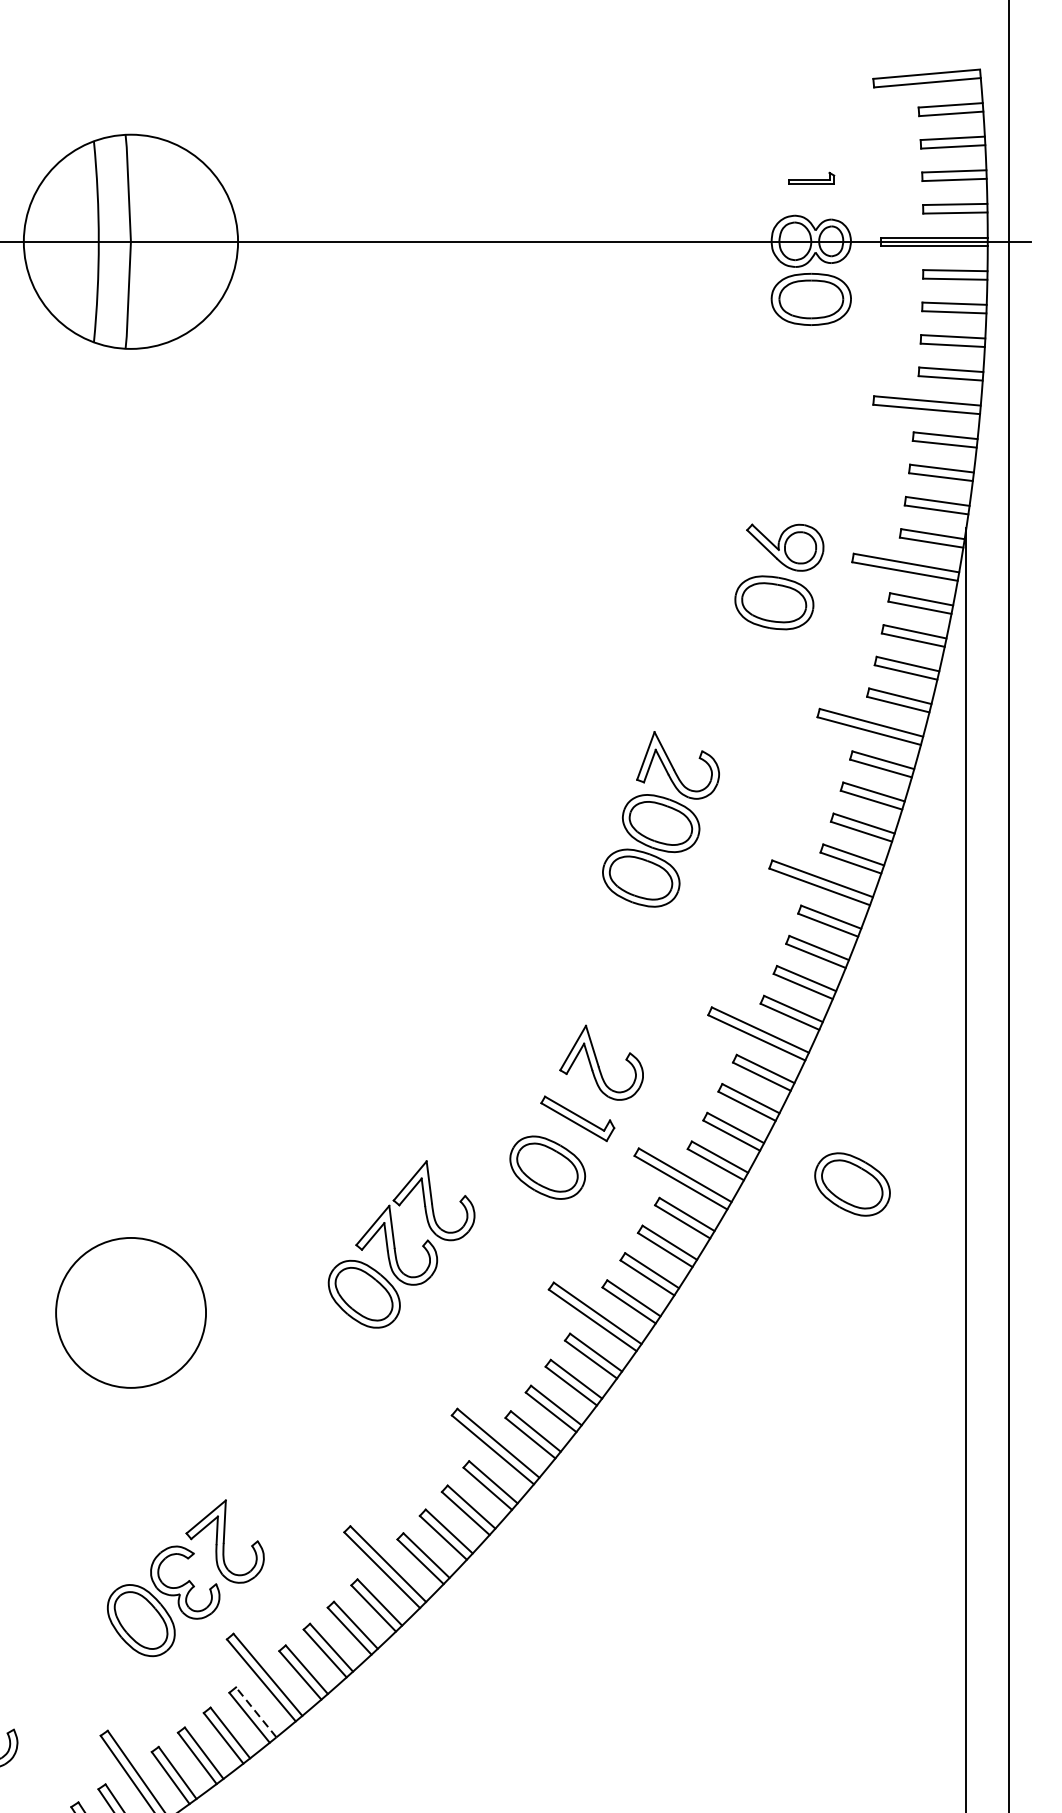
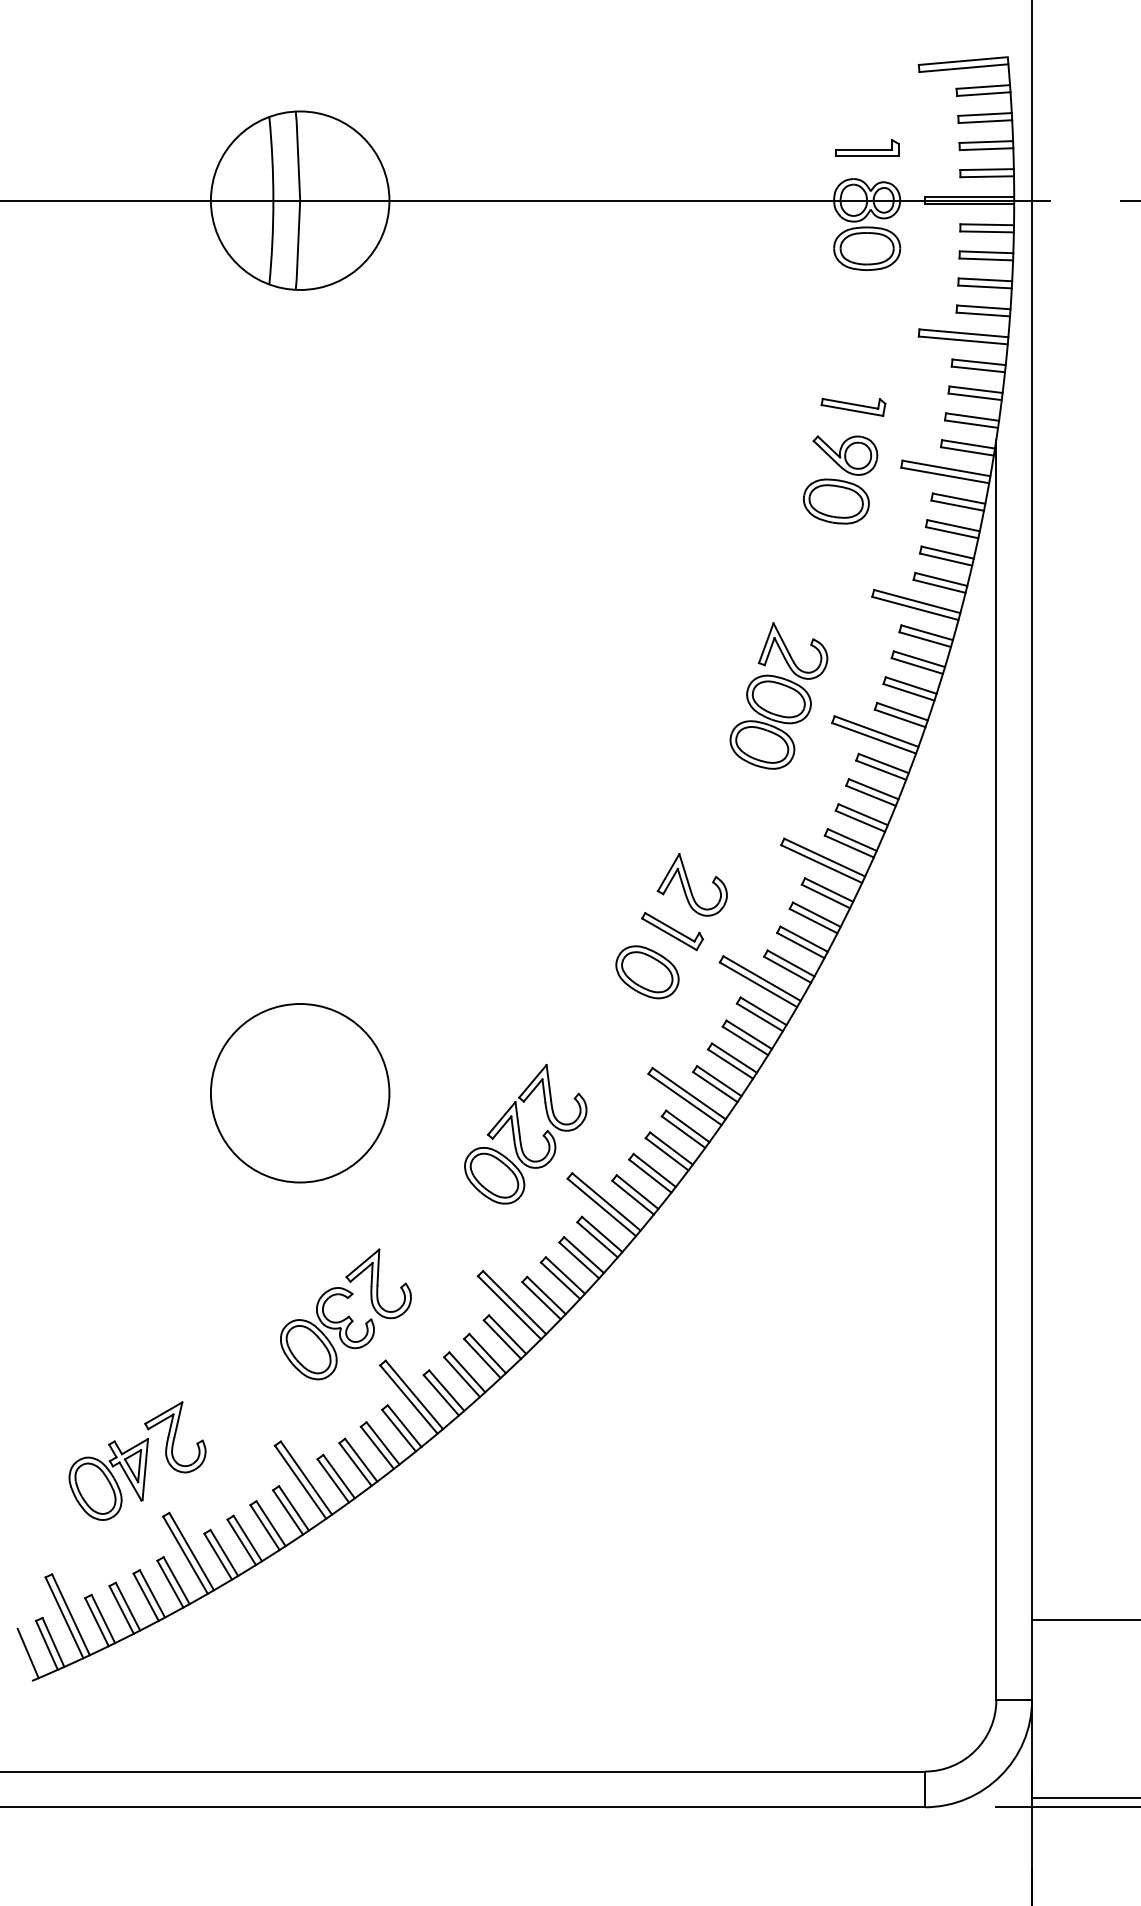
part: (811, 177) -> (867, 147), size x1.67
part: (794, 489) -> (853, 407), added
part: (660, 818) -> (778, 695), moved
part: (852, 1184) -> (901, 986), removed
part: (401, 1244) -> (525, 1134), moved
circle: (131, 1313) -> (300, 1093), size x1.43
line: (256, 1712) -> (404, 1426), dashed -> solid

